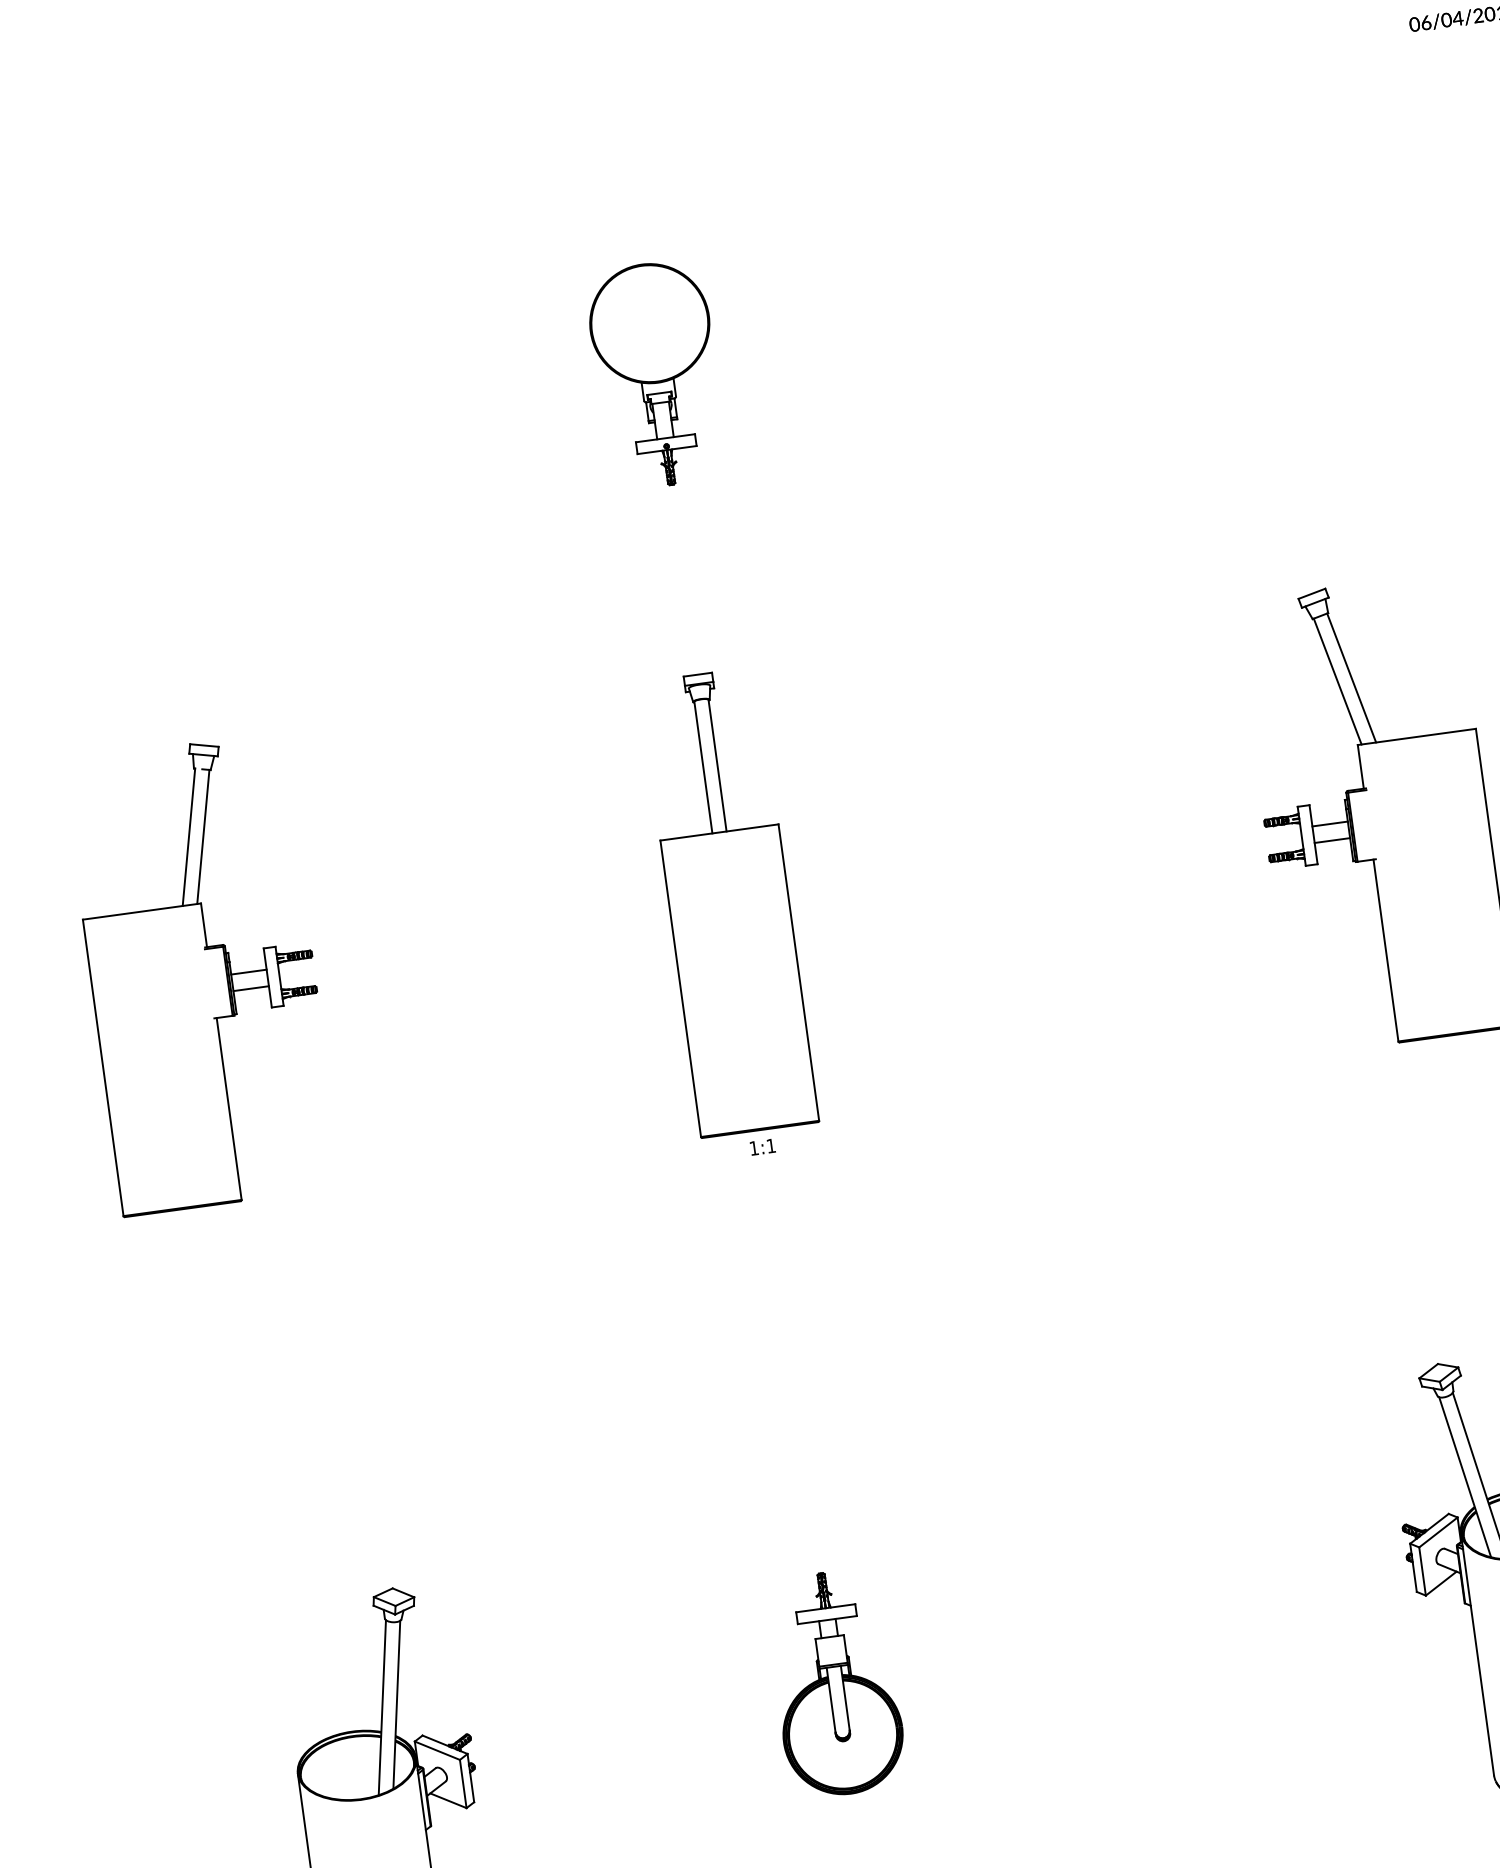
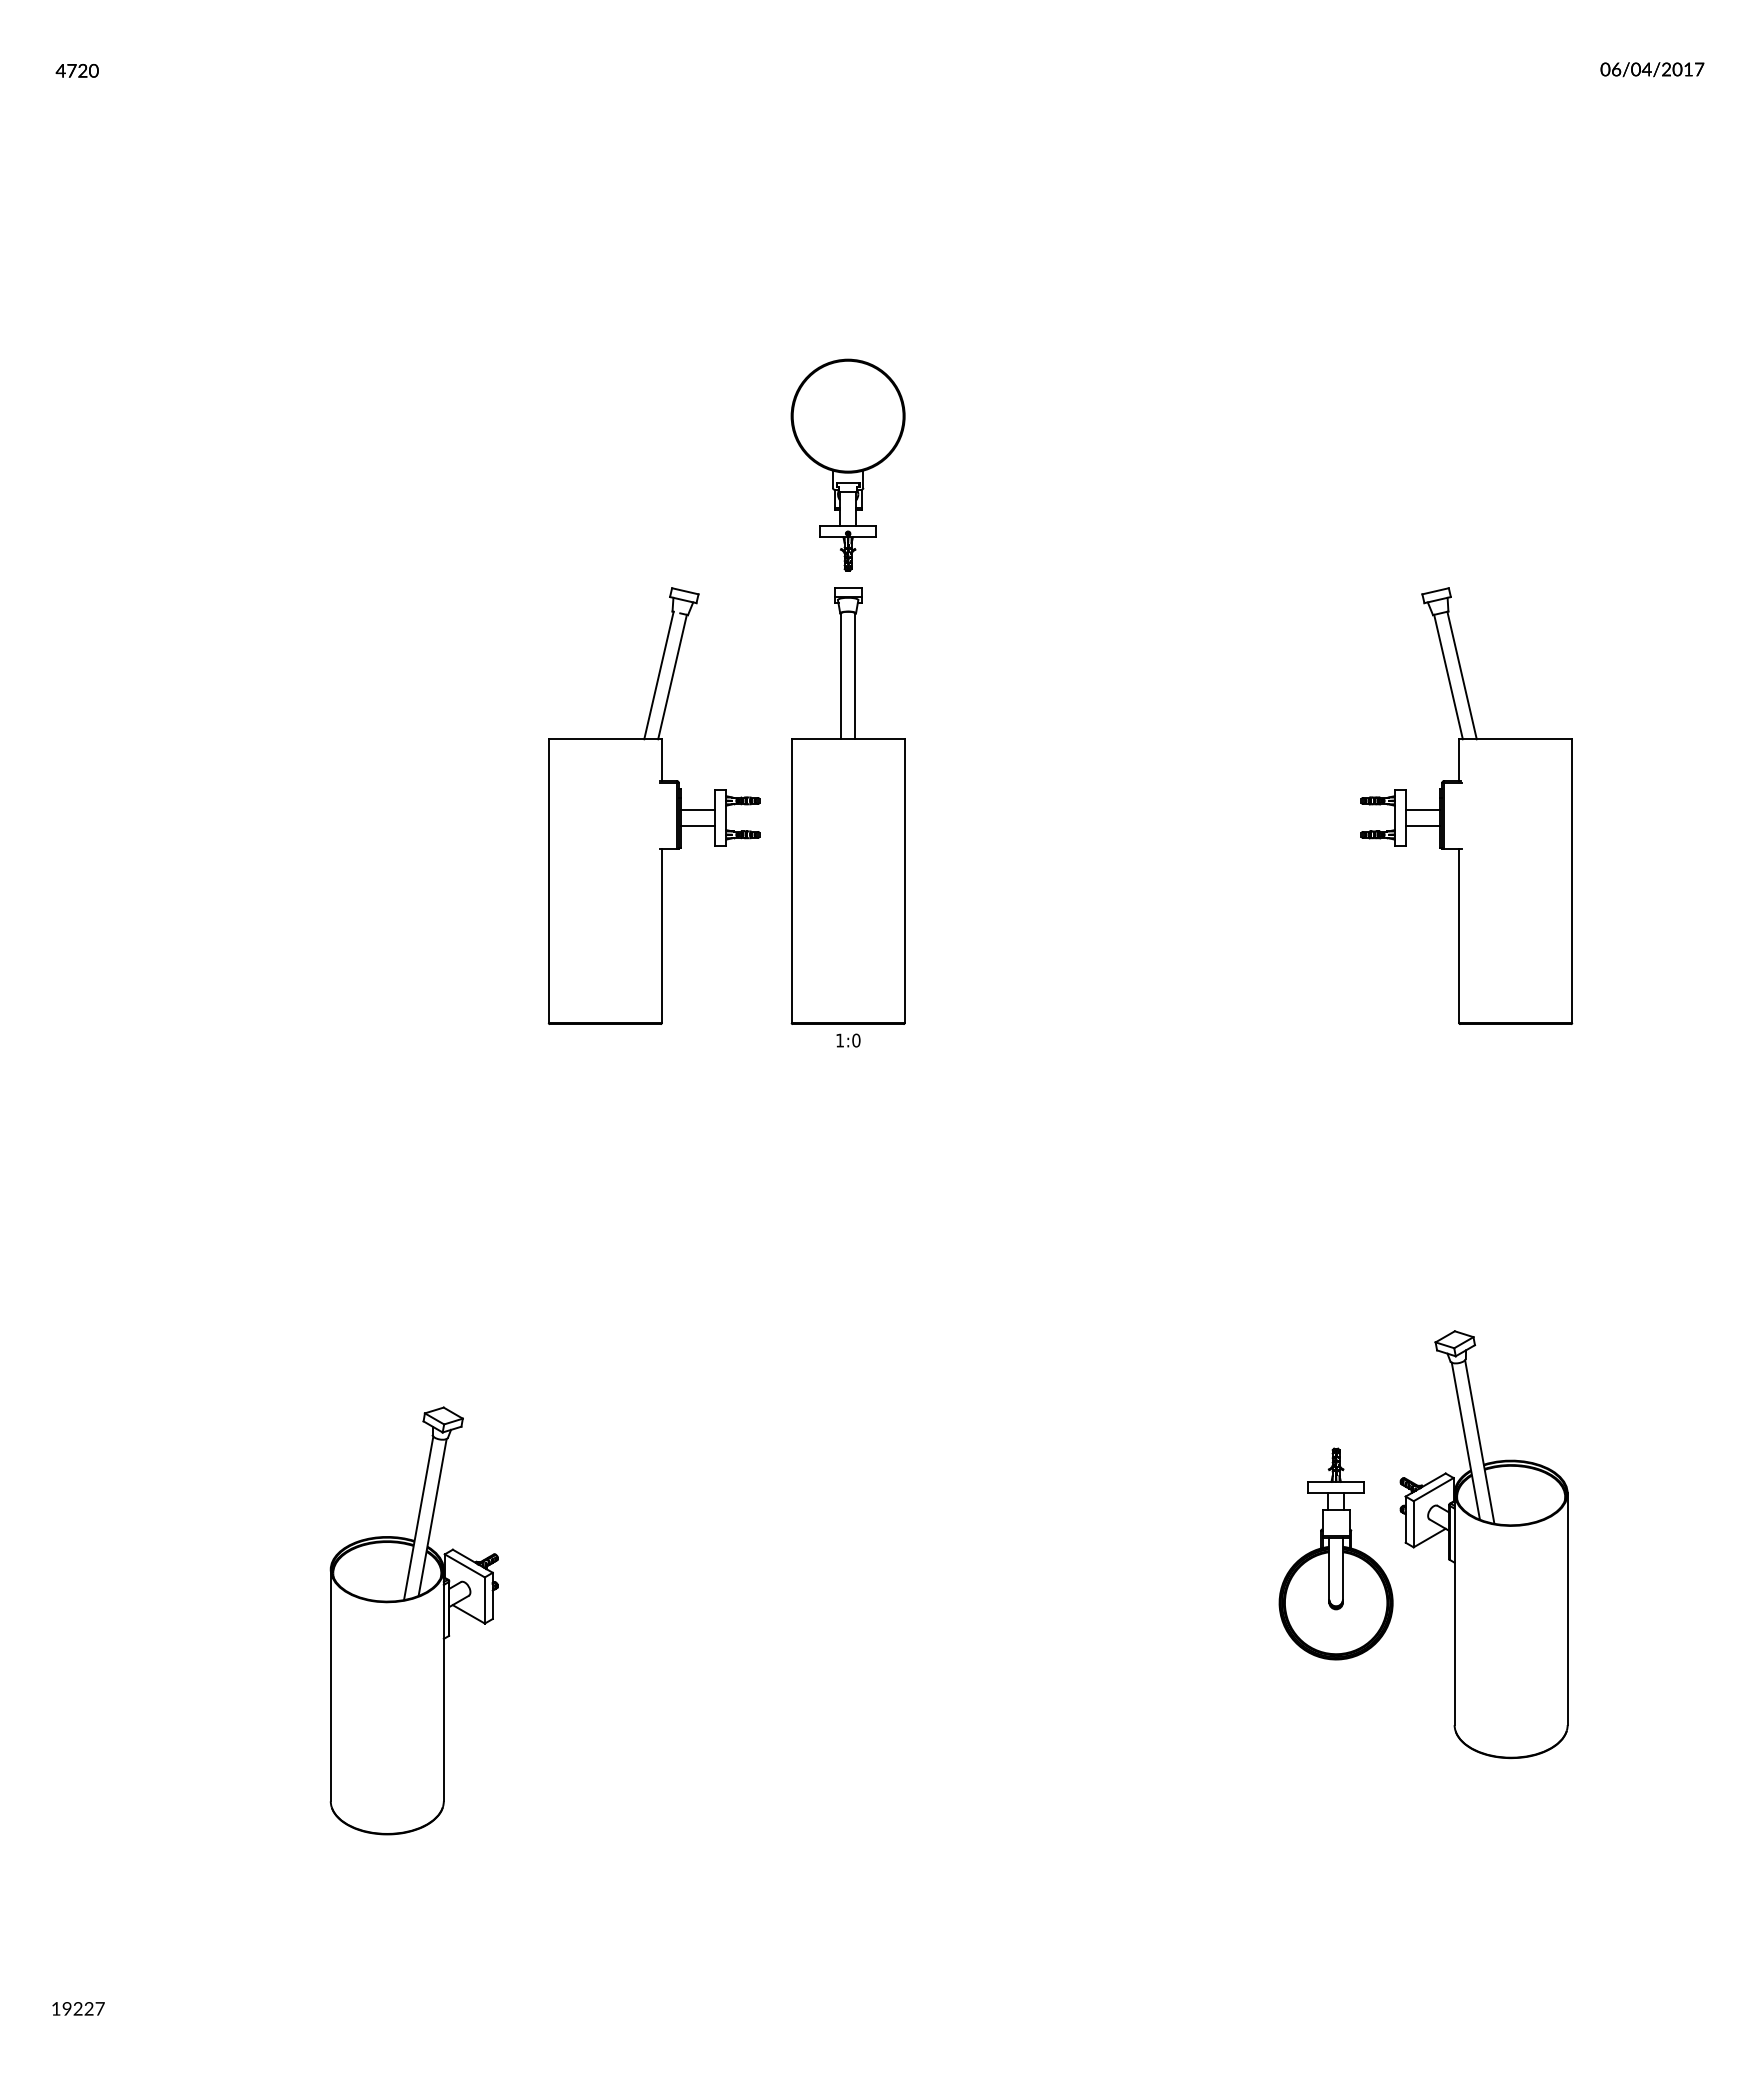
part: (656, 374) -> (847, 464), moved
part: (201, 973) -> (653, 805), moved
text: (771, 1145) -> (856, 1040), 1:1 -> 1:0
part: (835, 1683) -> (1335, 1553), moved

